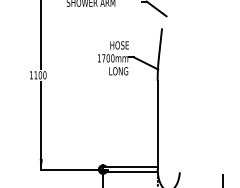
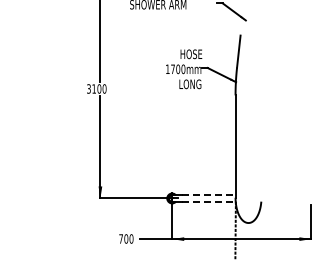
text: (31, 74) -> (88, 88), 1100 -> 3100
line: (134, 167) -> (208, 195), solid -> dashed
line: (135, 172) -> (209, 201), solid -> dashed

